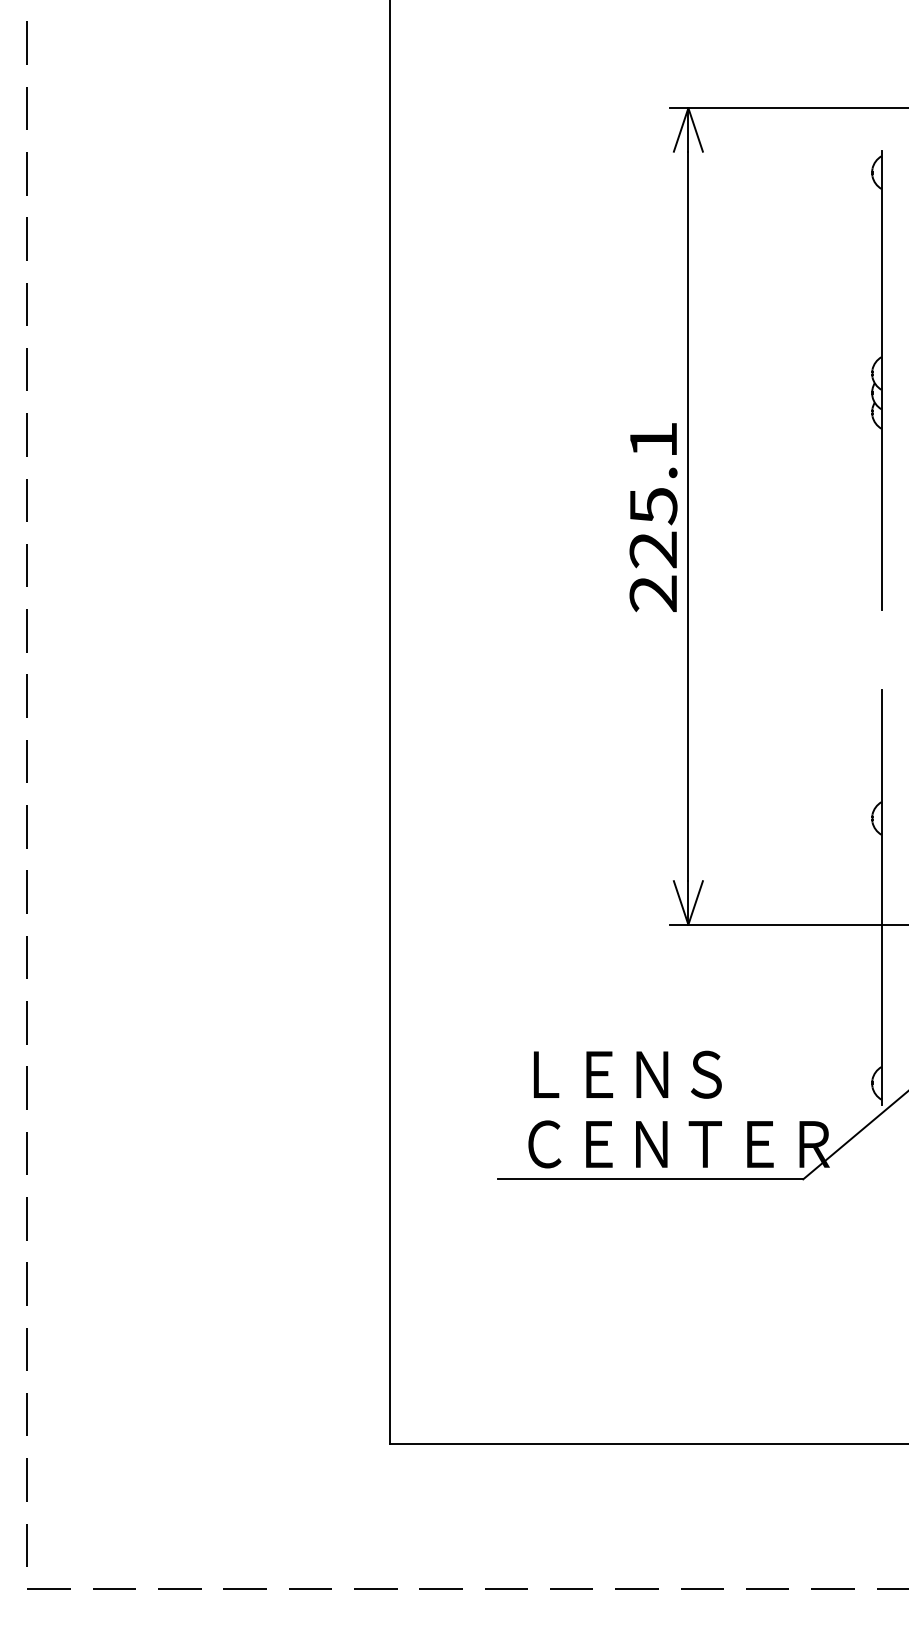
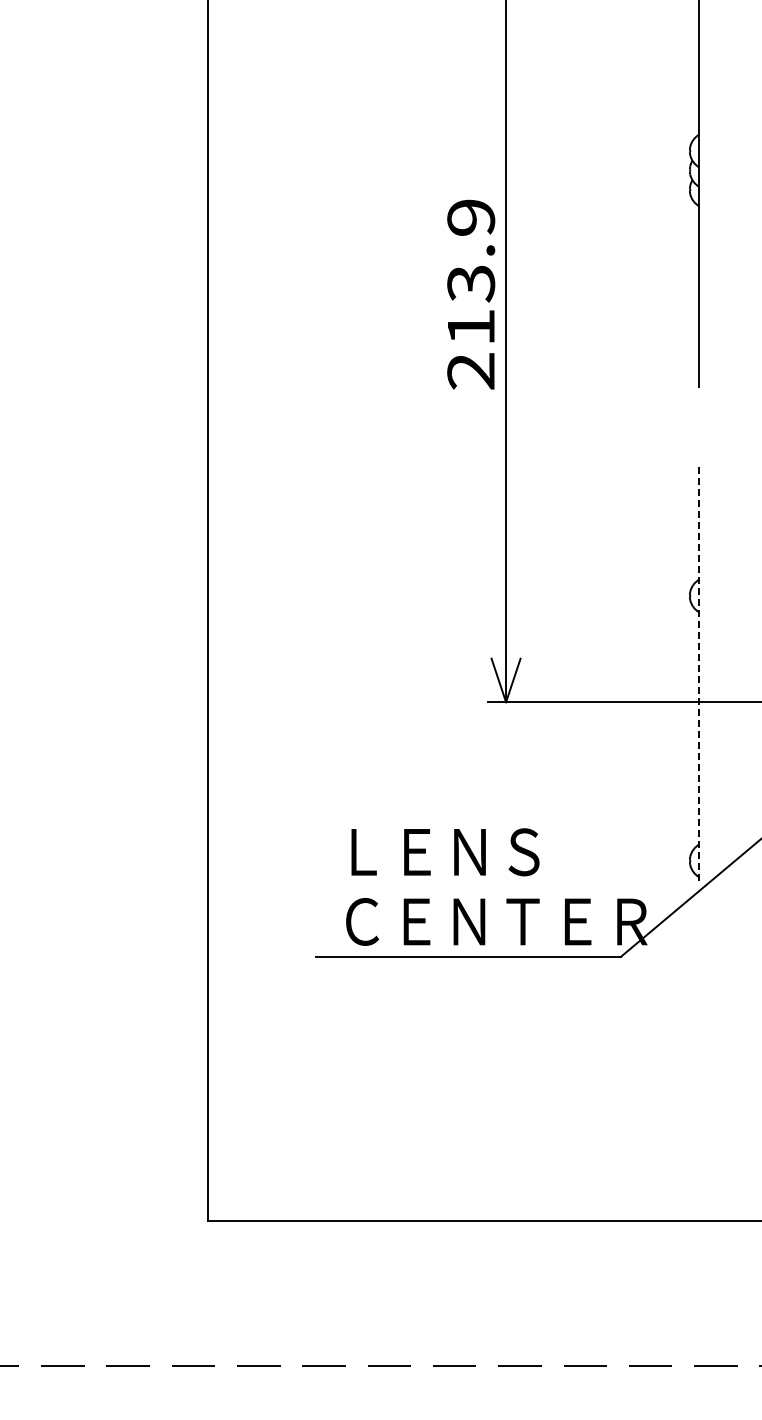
text: (653, 495) -> (471, 273), 225.1 -> 213.9
line: (881, 897) -> (699, 675), solid -> dashed

